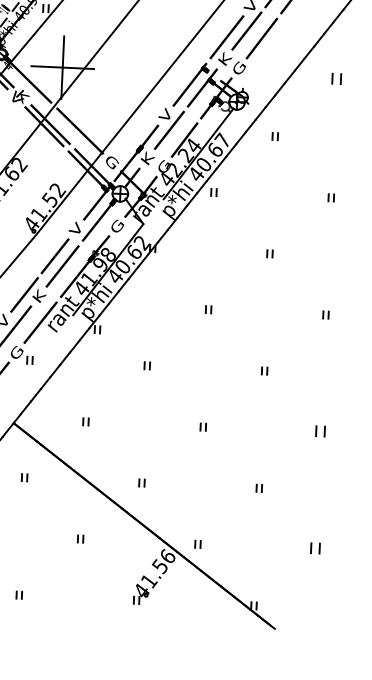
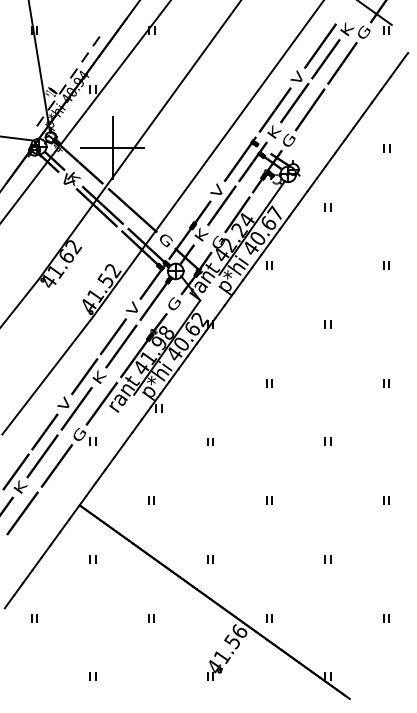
part: (336, 80) -> (386, 148), size x0.62
part: (320, 432) -> (386, 500), size x0.62
part: (315, 550) -> (386, 618), size x0.62

